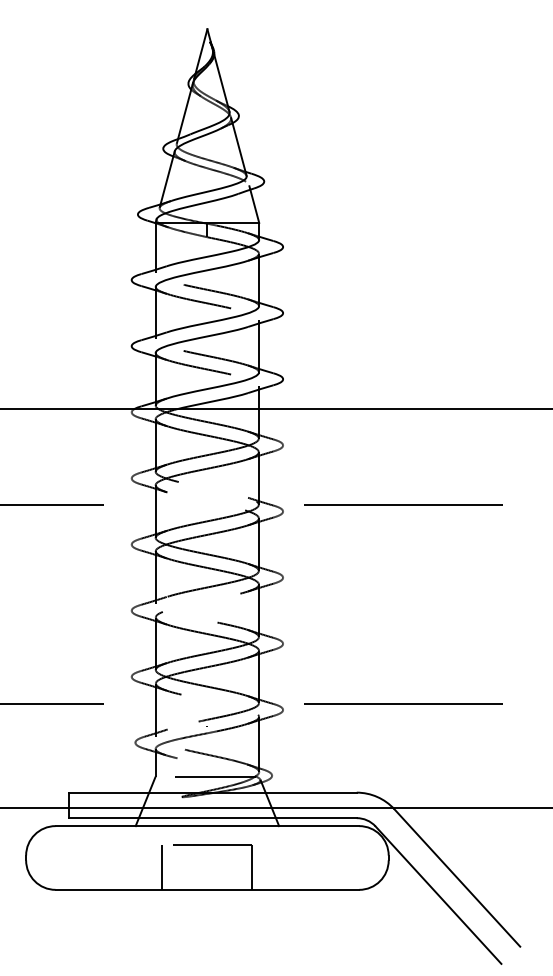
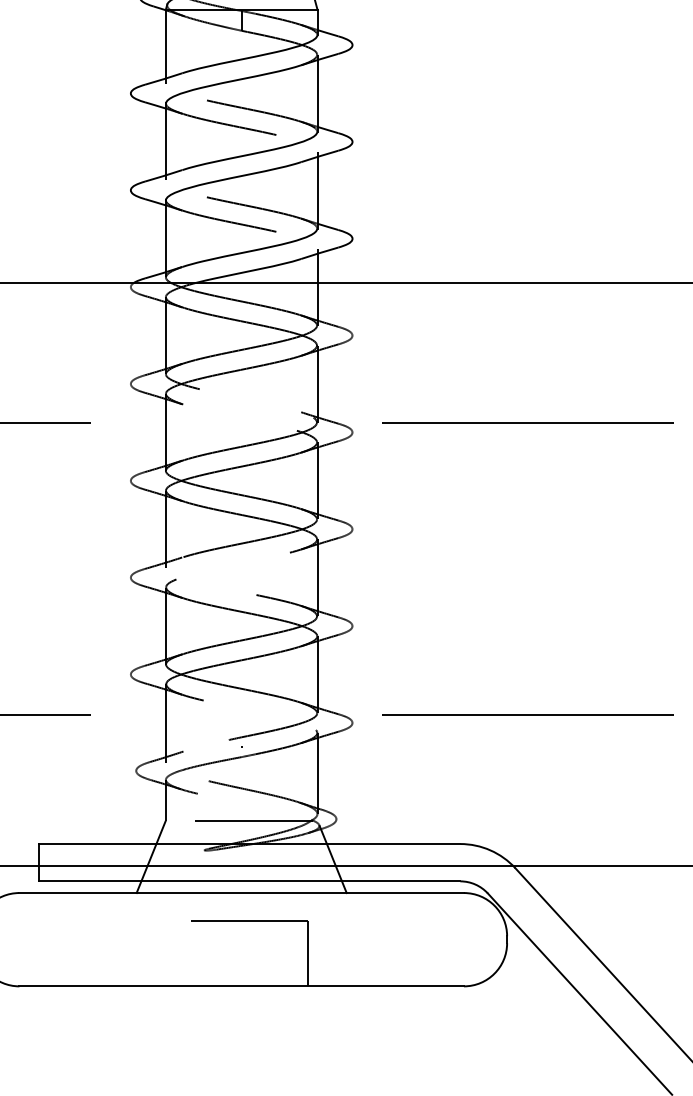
line: (162, 867) -> (175, 953), removed

